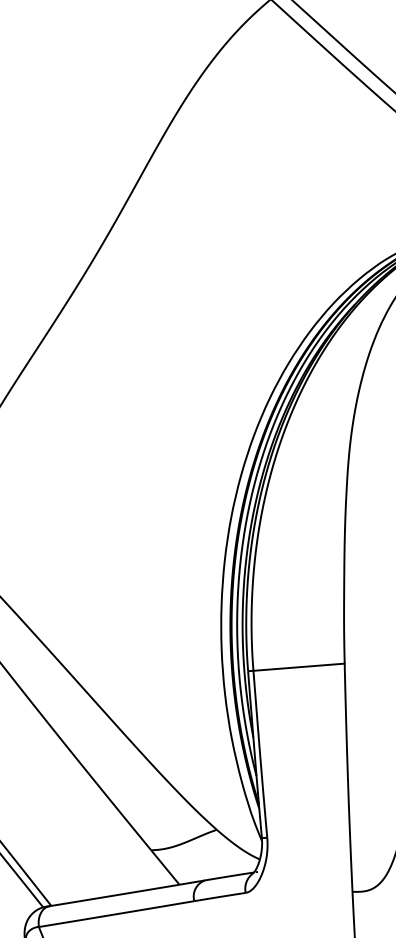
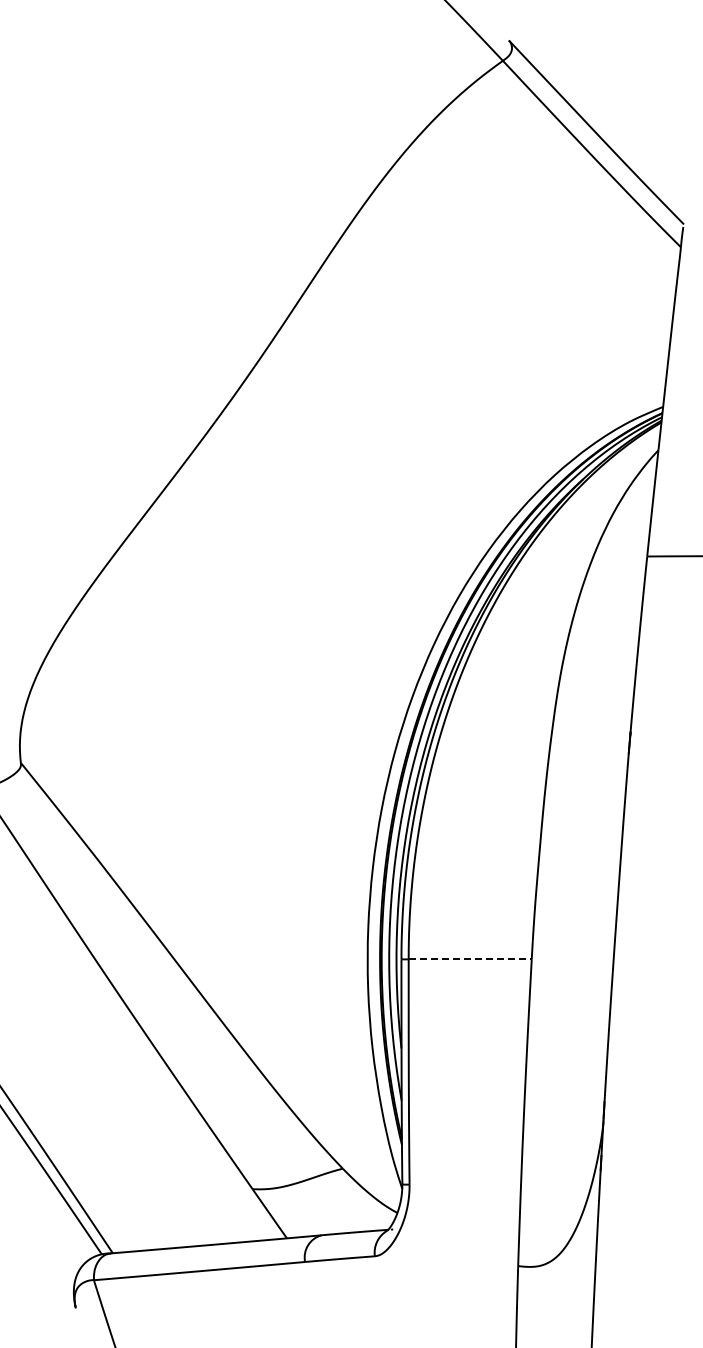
line: (299, 667) -> (470, 959), solid -> dashed

